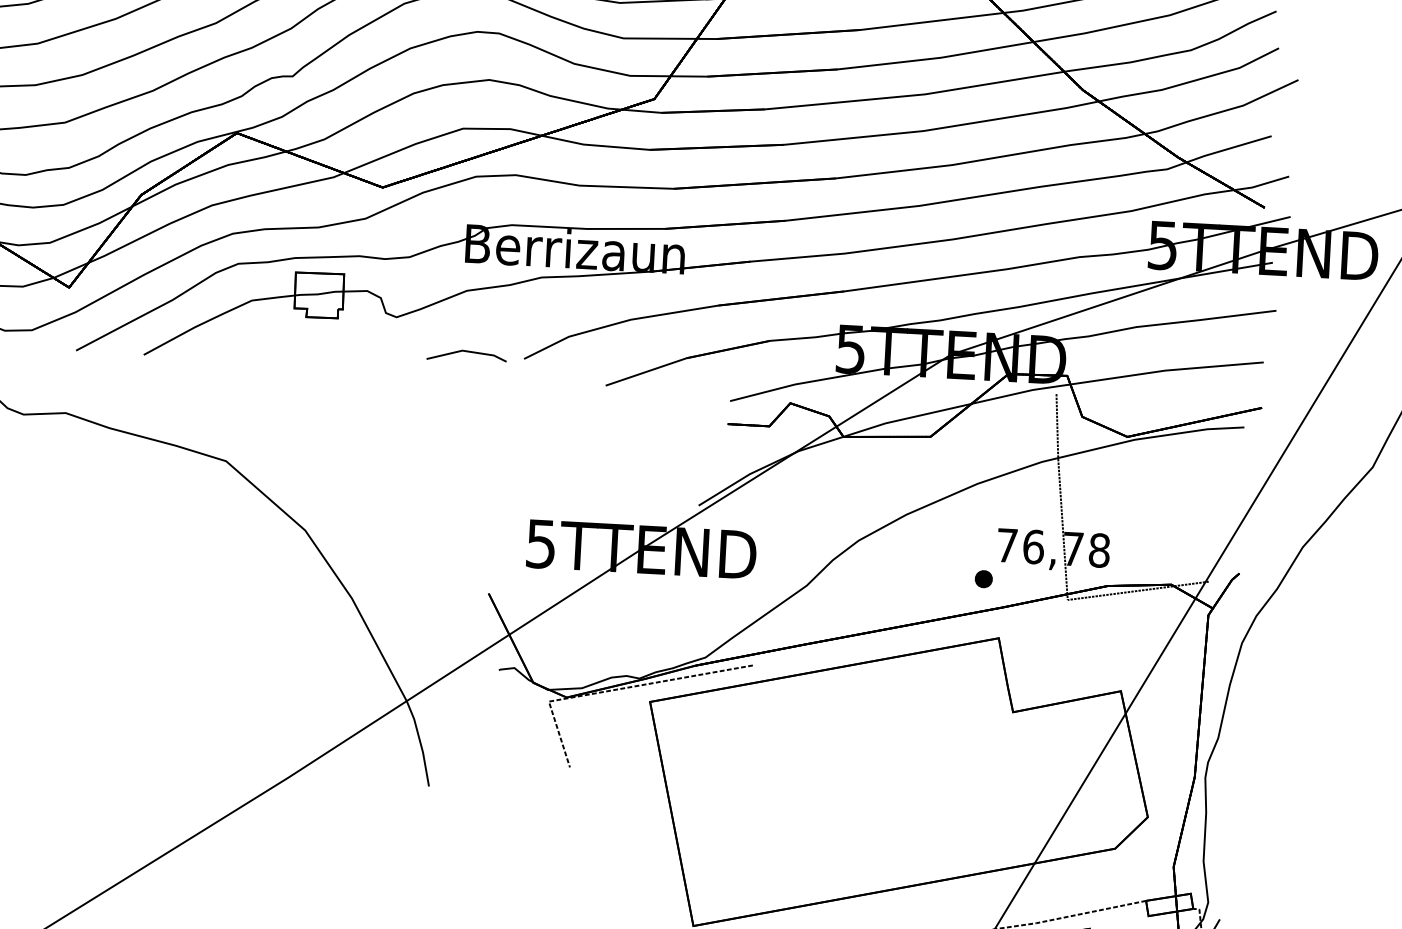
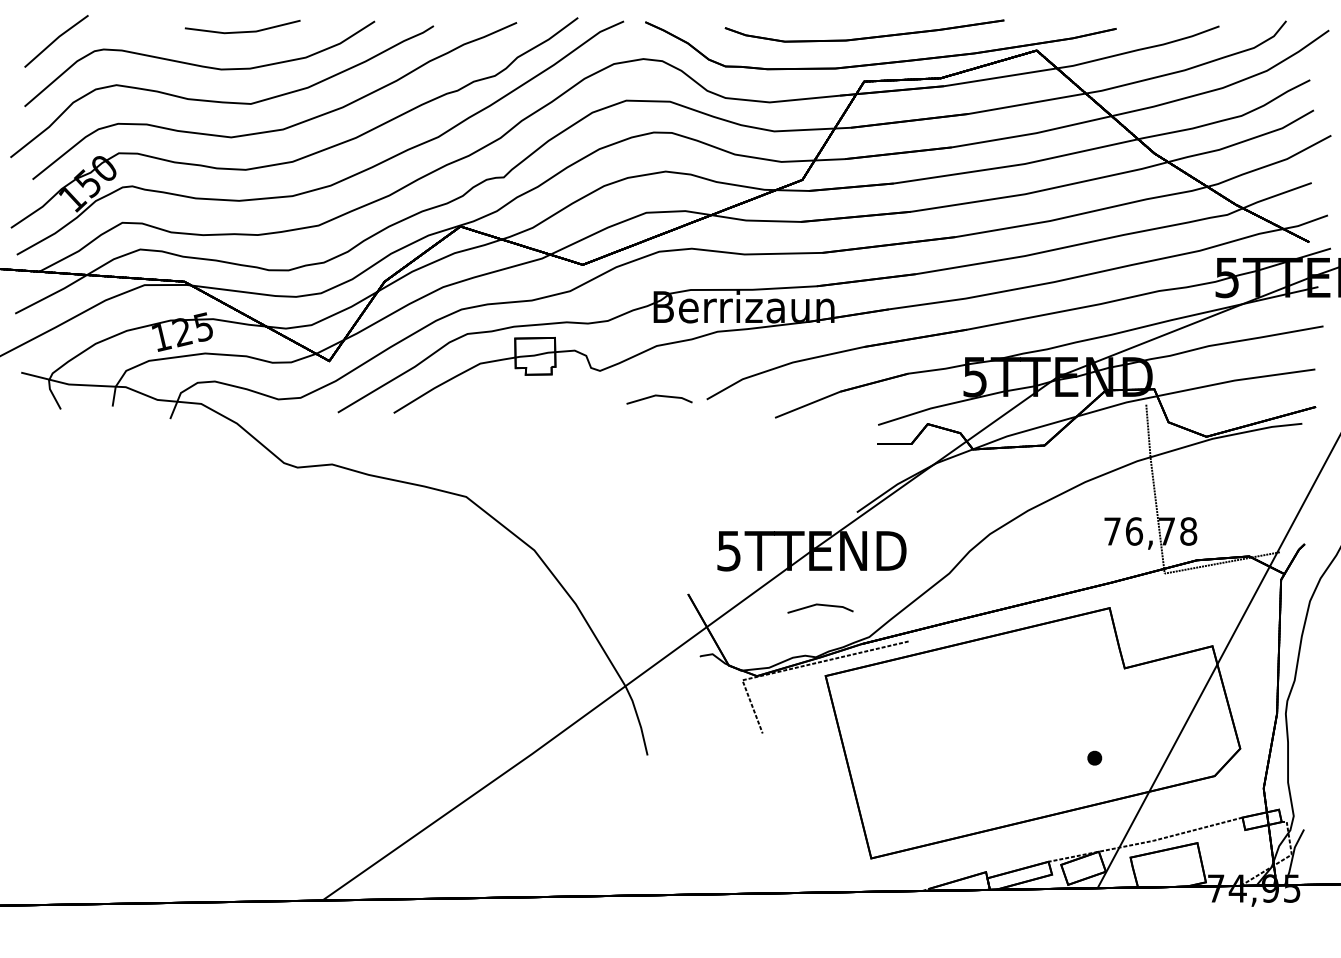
part: (983, 578) -> (1094, 757), moved
line: (648, 616) -> (820, 605), added

